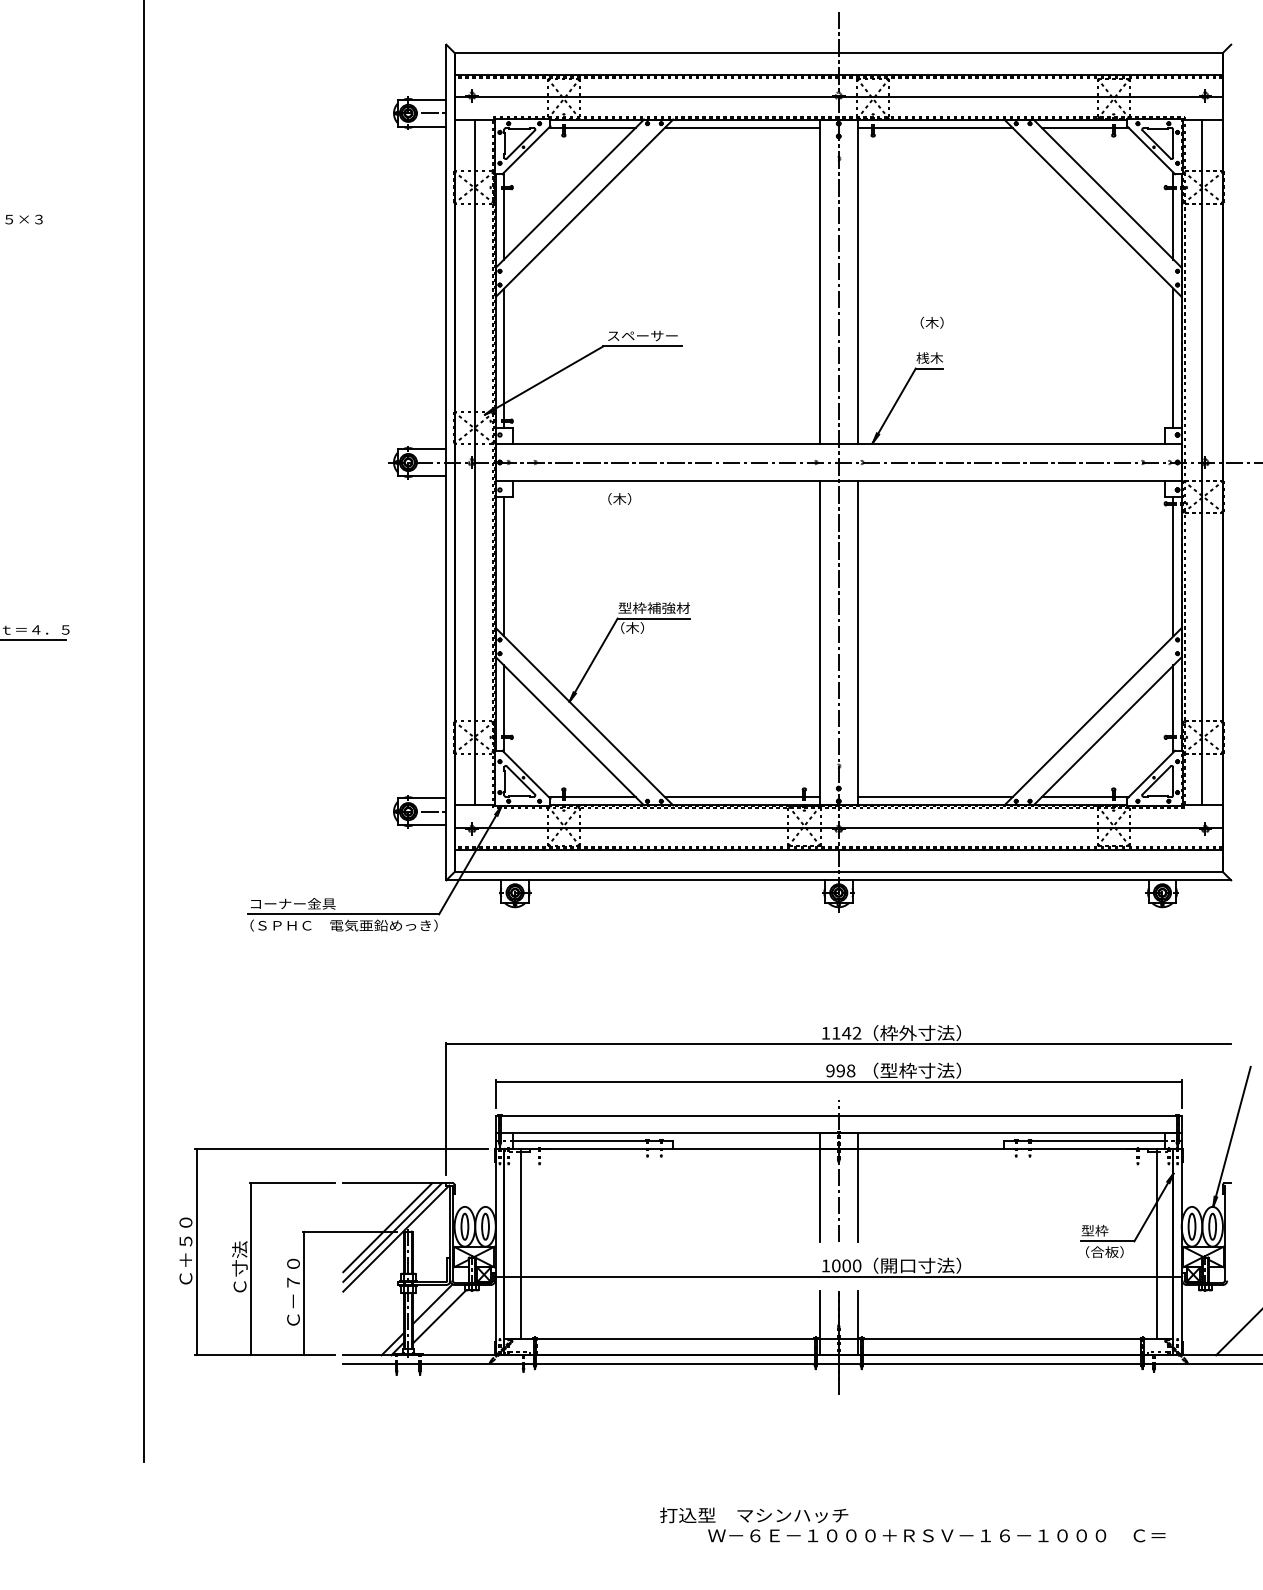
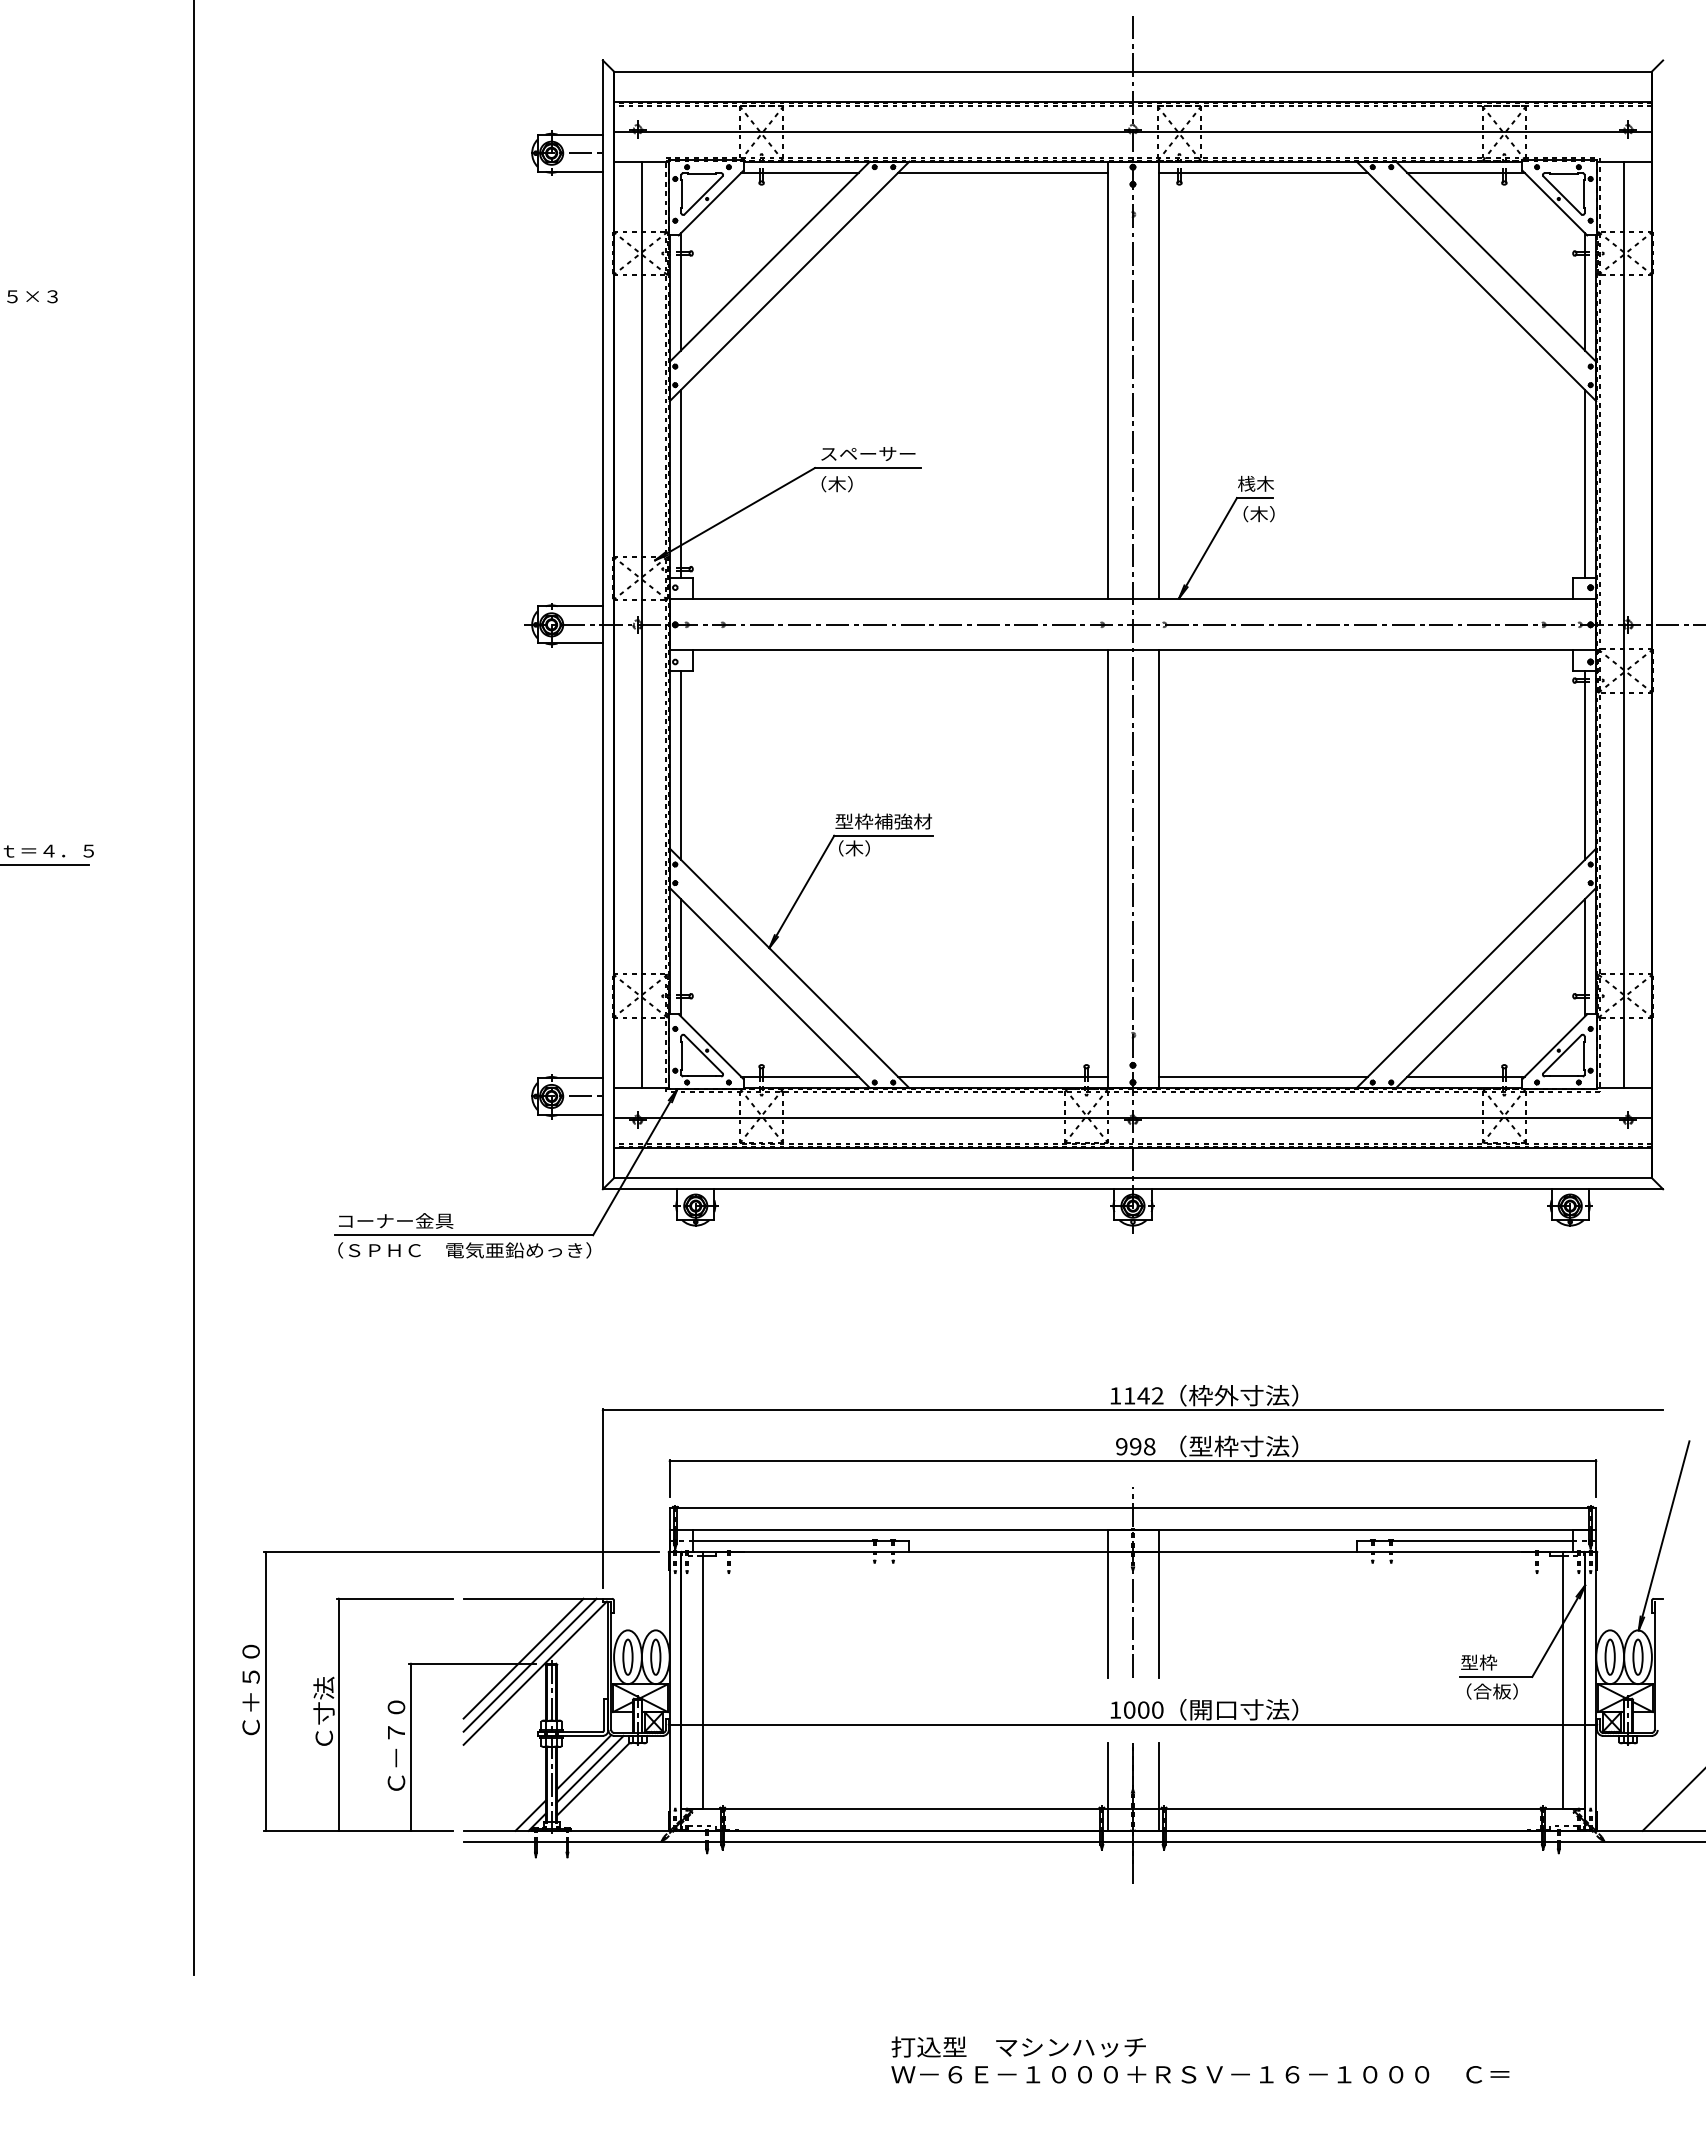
text: (931, 323) -> (1258, 514), moved
text: (619, 499) -> (836, 484), moved
line: (437, 1309) -> (590, 1768), added
text: (936, 1535) -> (1200, 2074), moved

